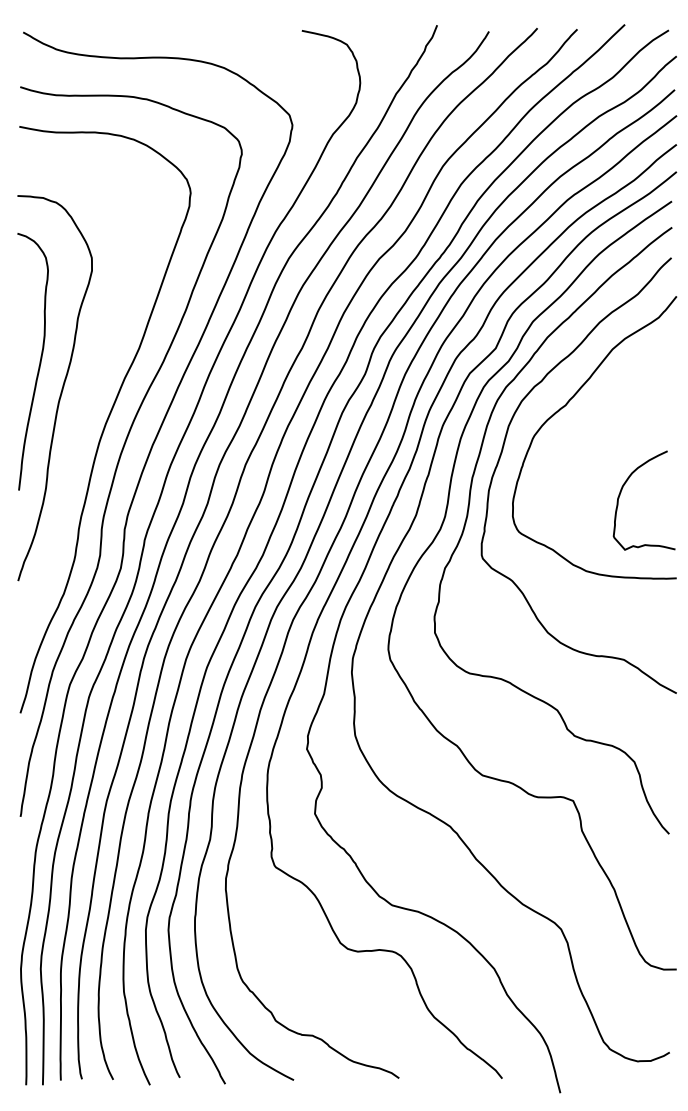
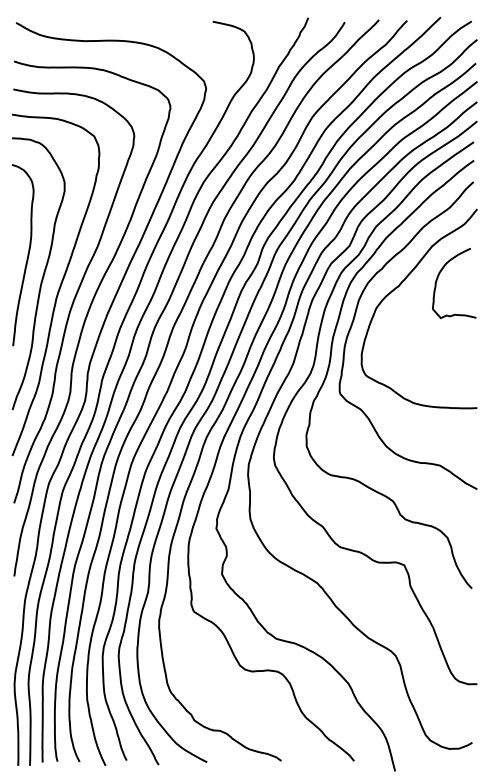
curve: (84, 406) -> (59, 286), added
curve: (622, 490) -> (439, 276), moved

